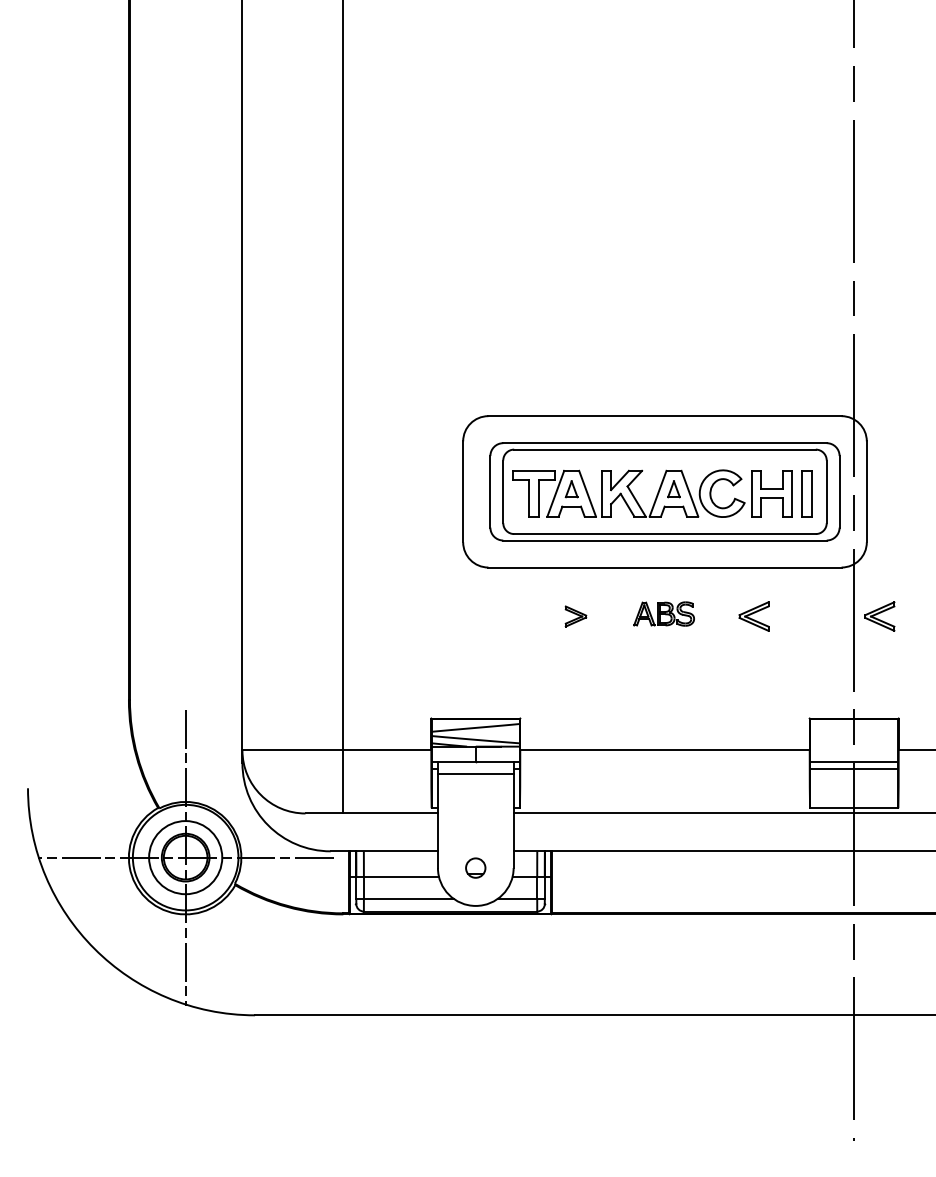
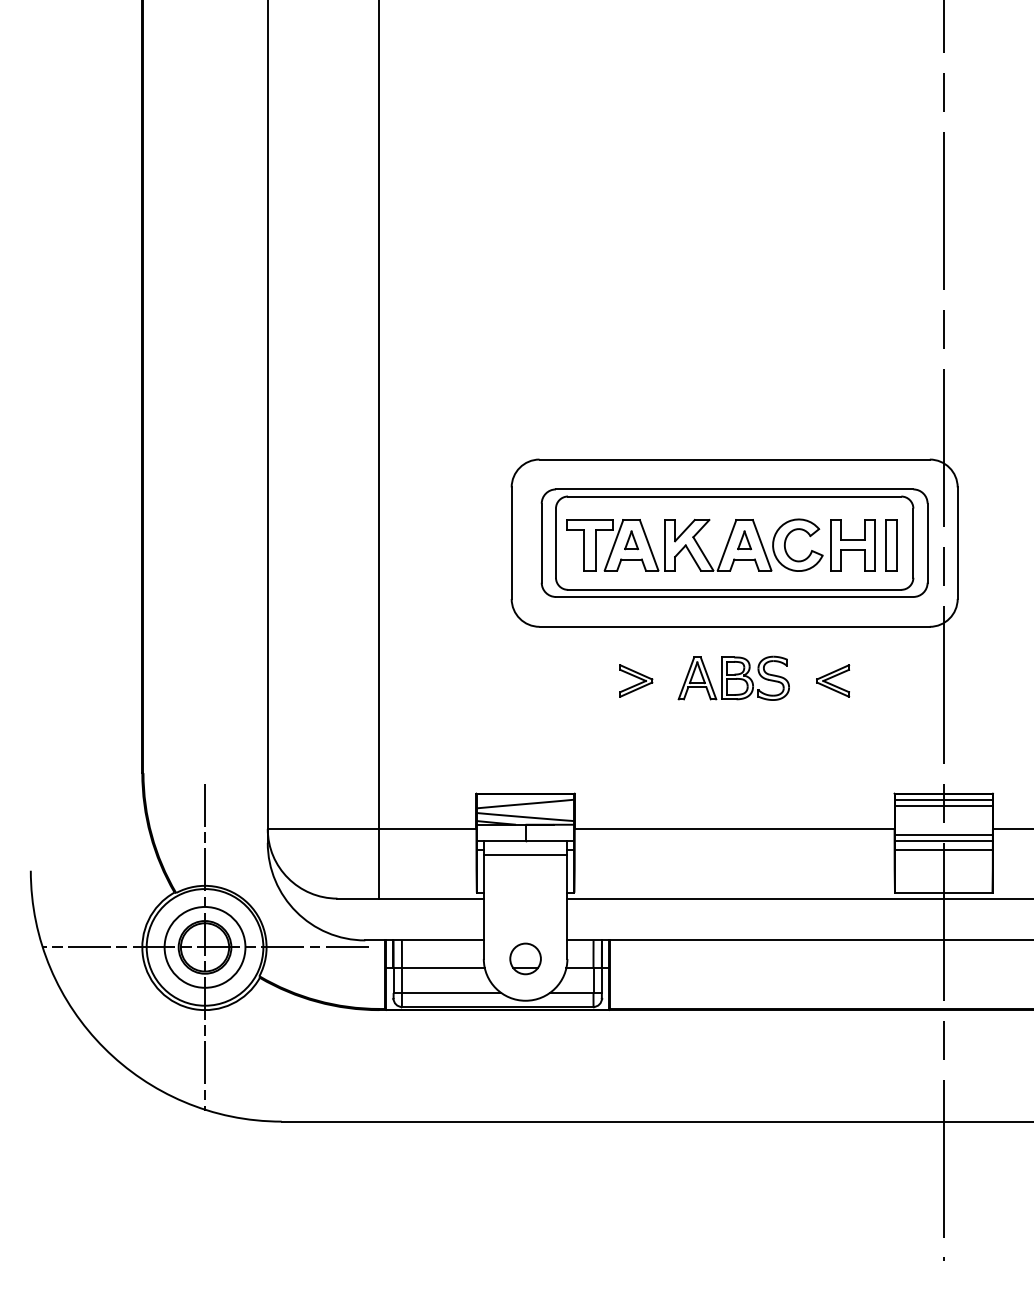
part: (663, 613) -> (733, 677), size x1.67
part: (576, 616) -> (636, 680), size x1.43
part: (880, 616) -> (972, 680), removed
line: (853, 723) -> (943, 799), added
line: (853, 729) -> (943, 805), added
line: (853, 756) -> (943, 835), added
part: (475, 867) -> (525, 958), size x1.43

